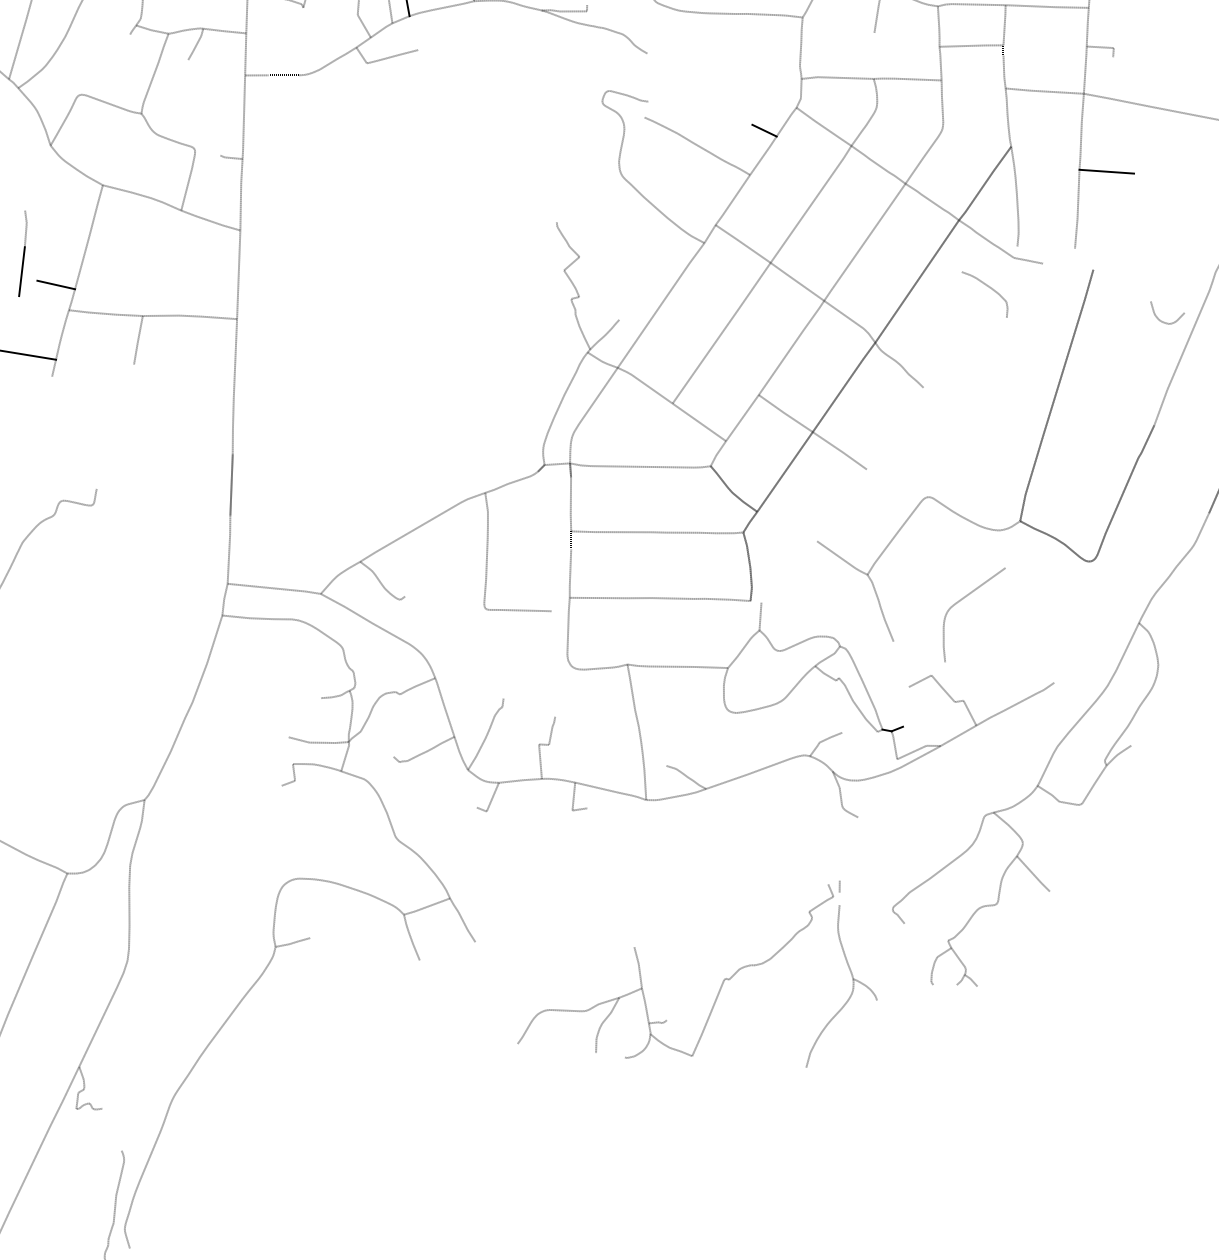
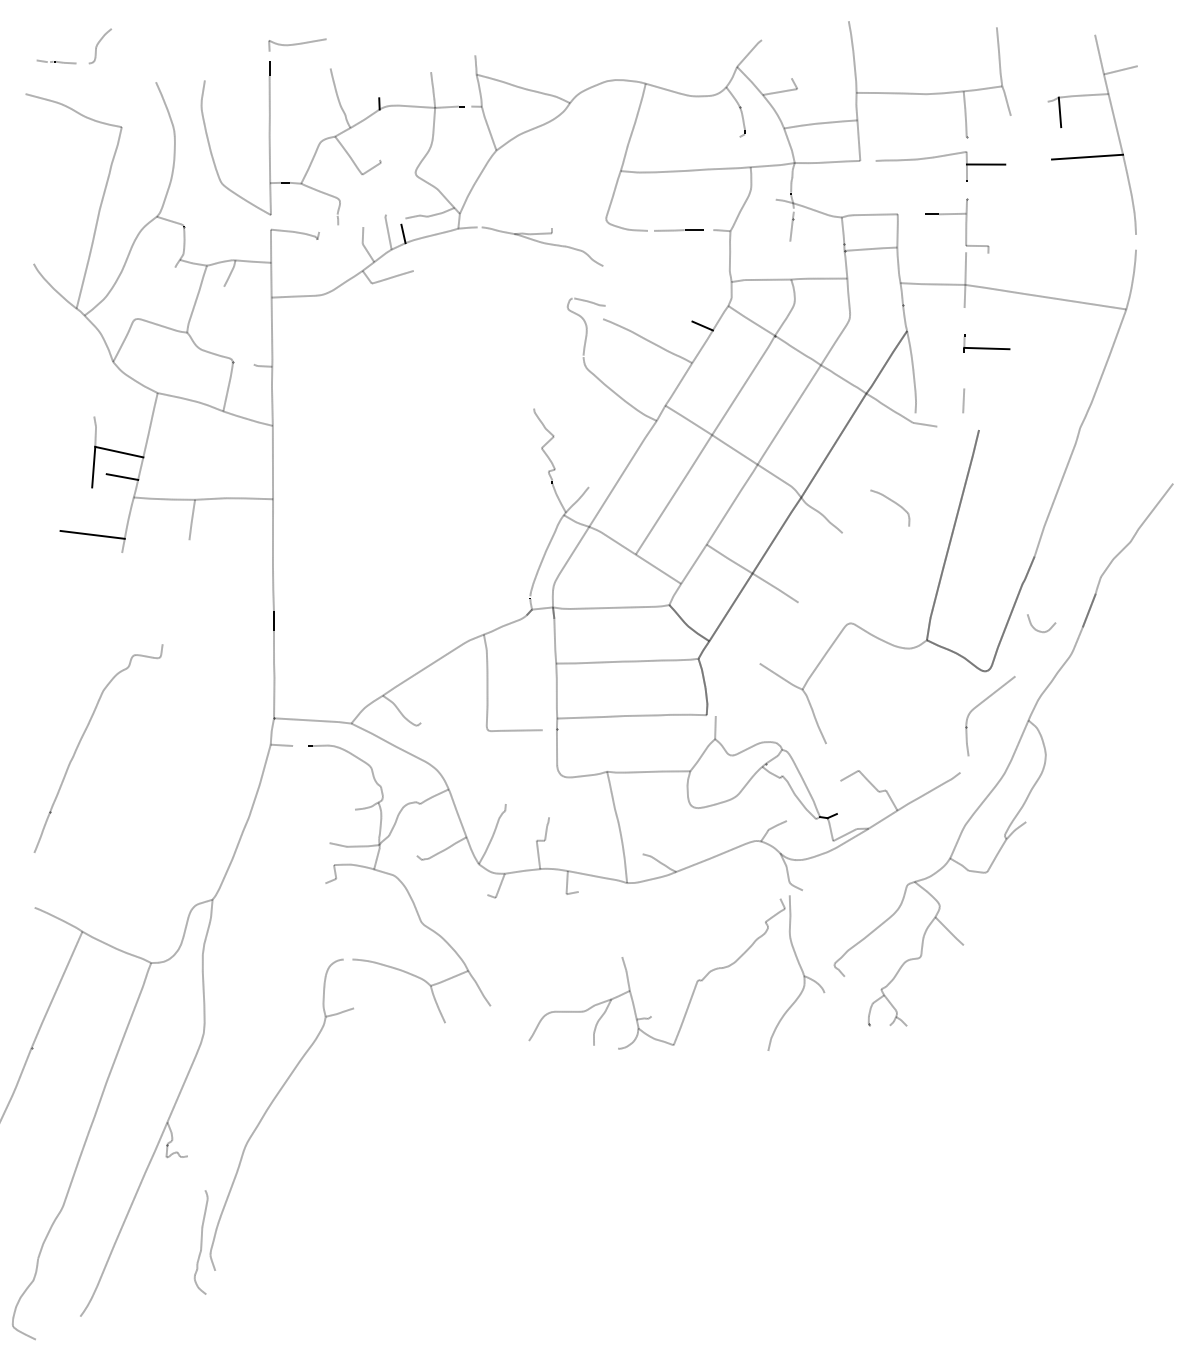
line: (53, 253) -> (119, 451), added
curve: (990, 289) -> (894, 503), moved
curve: (1162, 320) -> (1037, 629), moved
curve: (960, 601) -> (979, 705), moved
part: (722, 980) -> (696, 981), moved

